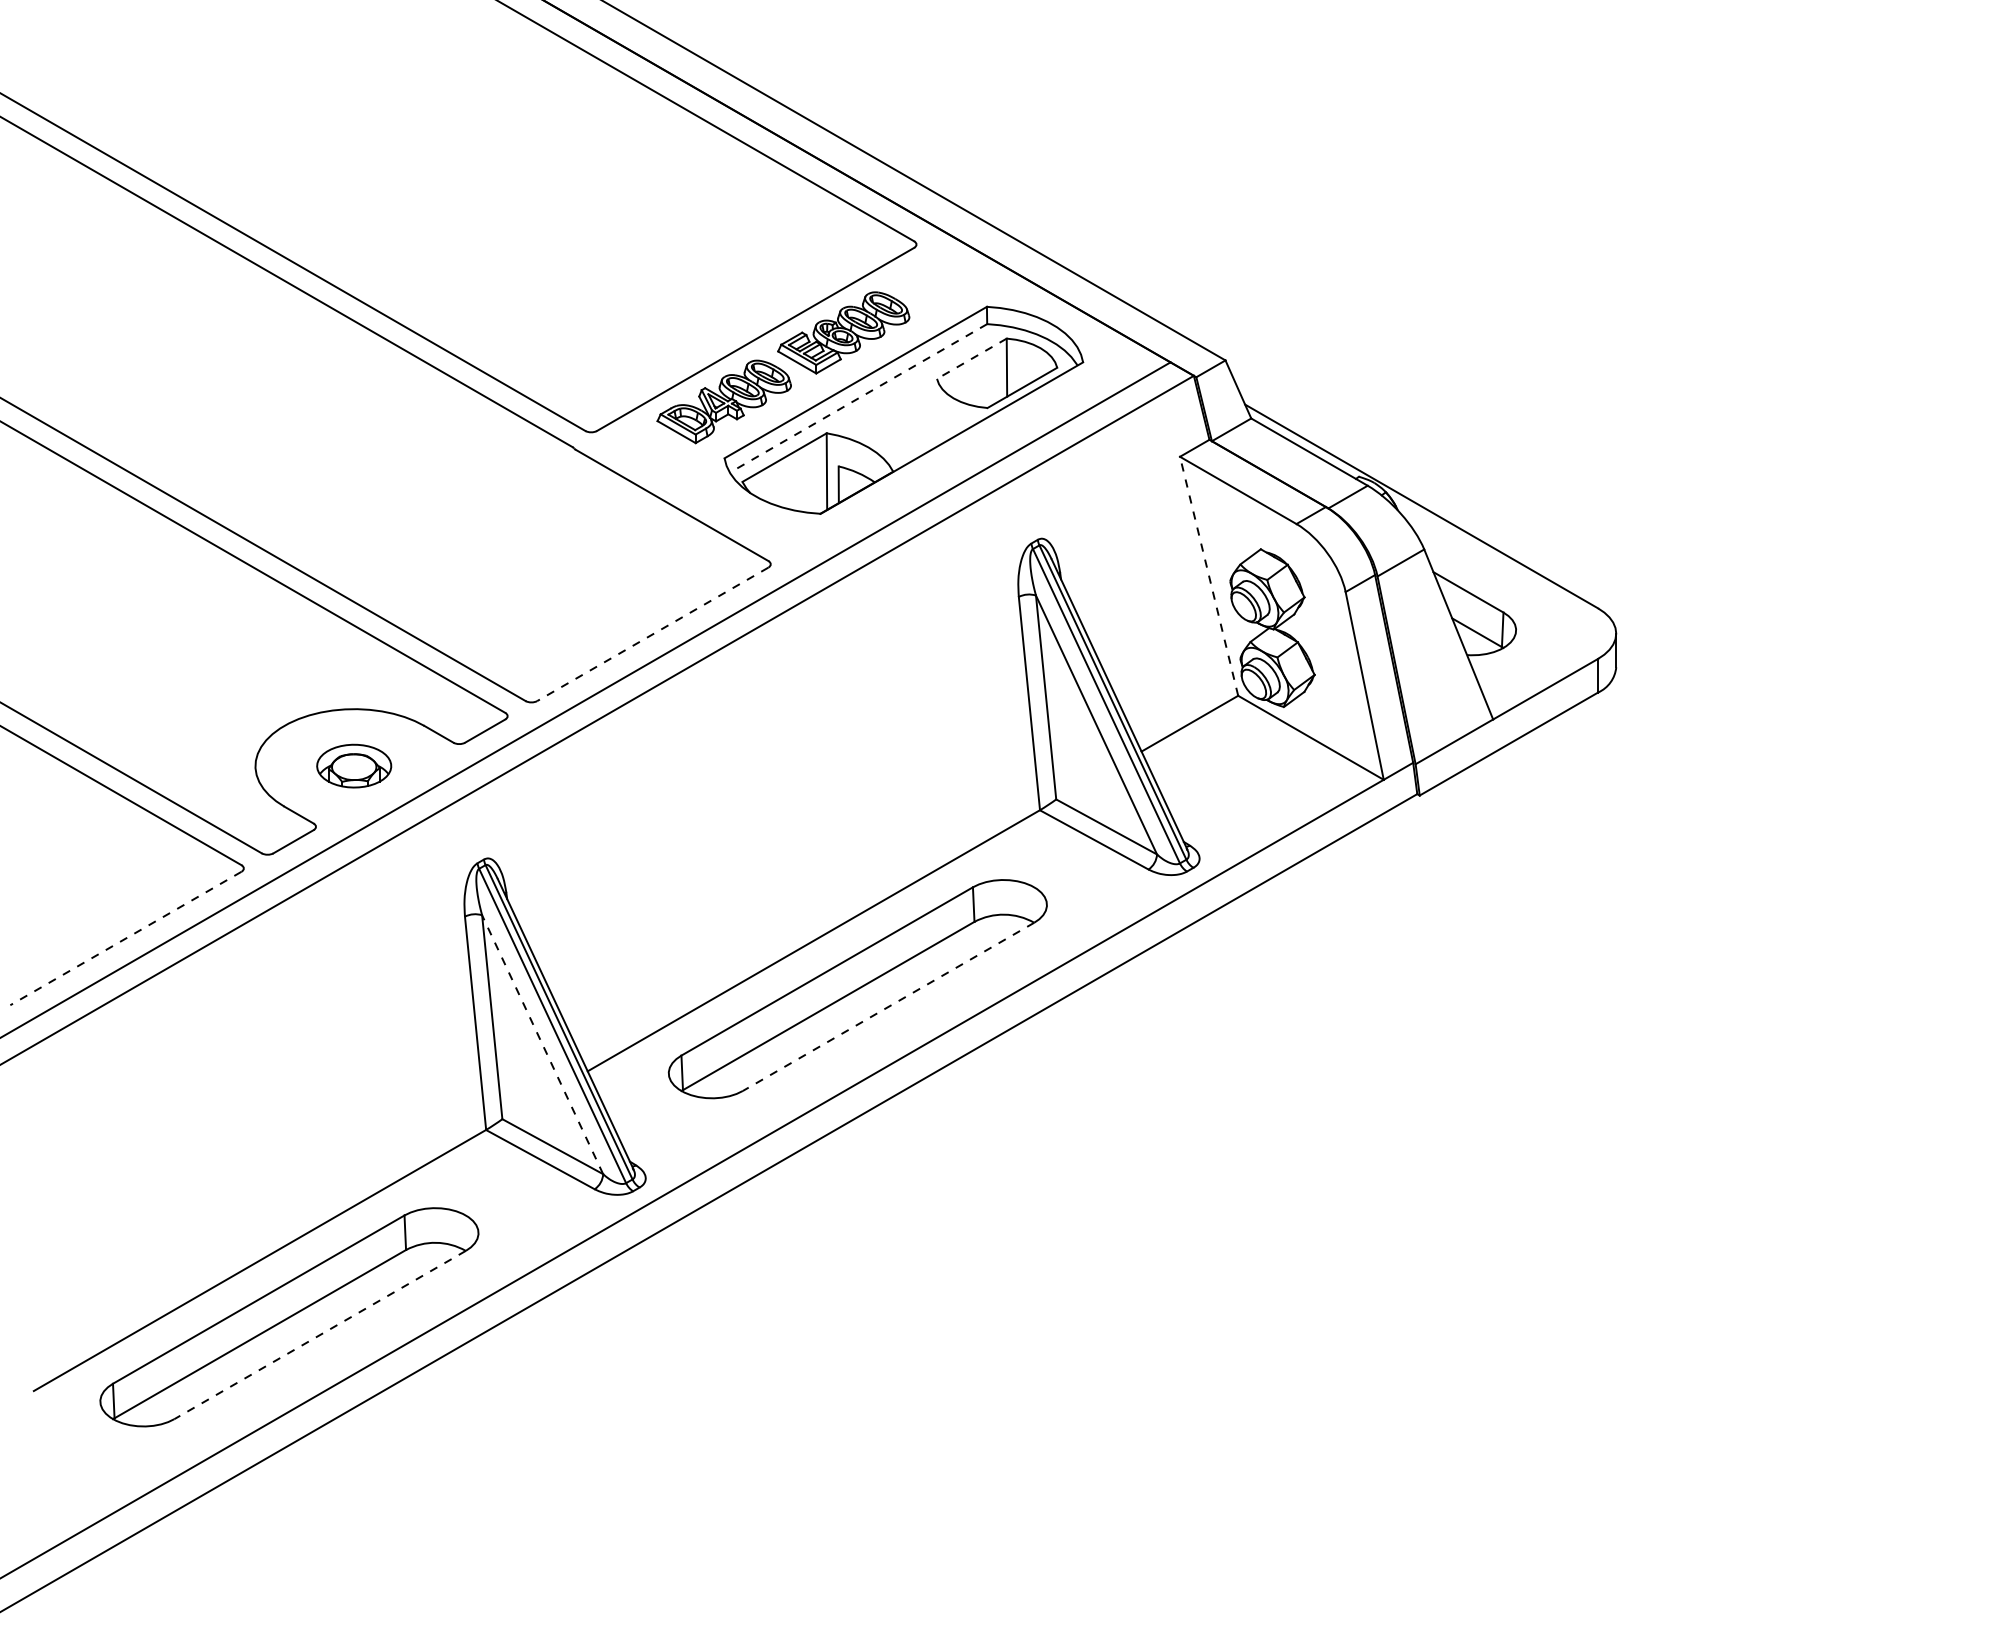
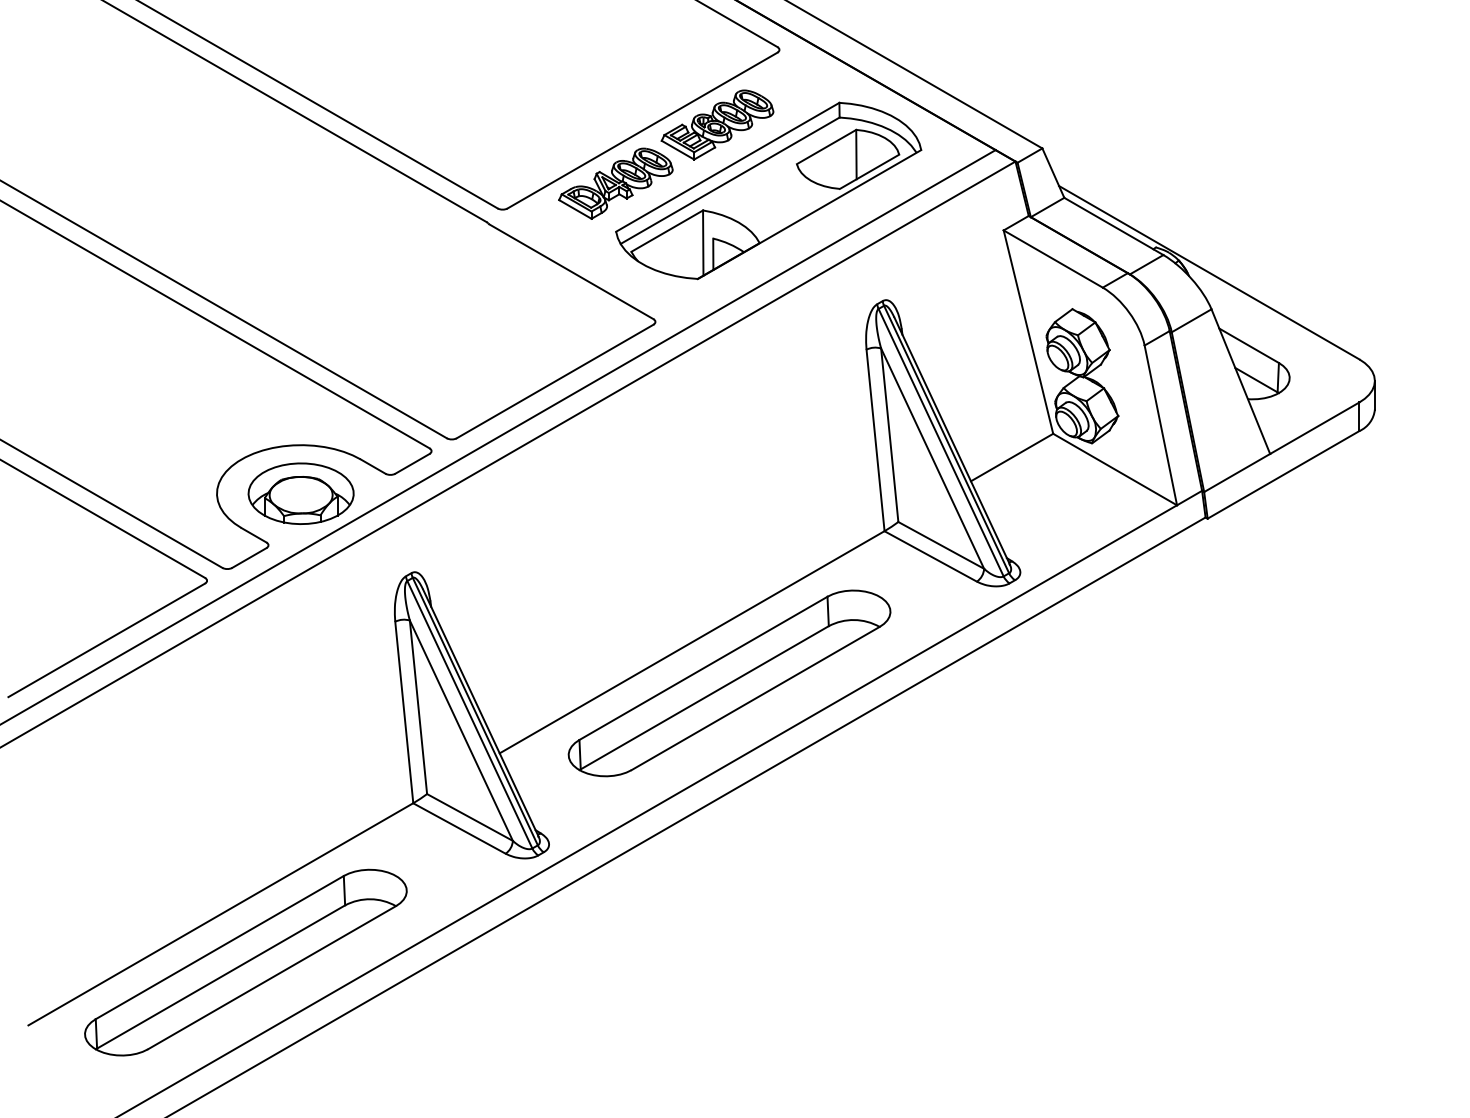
line: (971, 359) -> (826, 147), dashed -> solid
line: (858, 398) -> (730, 180), dashed -> solid
line: (1209, 576) -> (1028, 332), dashed -> solid
line: (652, 634) -> (554, 381), dashed -> solid
part: (353, 765) -> (300, 493), size x1.67
line: (125, 938) -> (106, 640), dashed -> solid
line: (888, 1007) -> (755, 699), dashed -> solid
line: (542, 1044) -> (461, 730), dashed -> solid
line: (319, 1335) -> (271, 978), dashed -> solid

